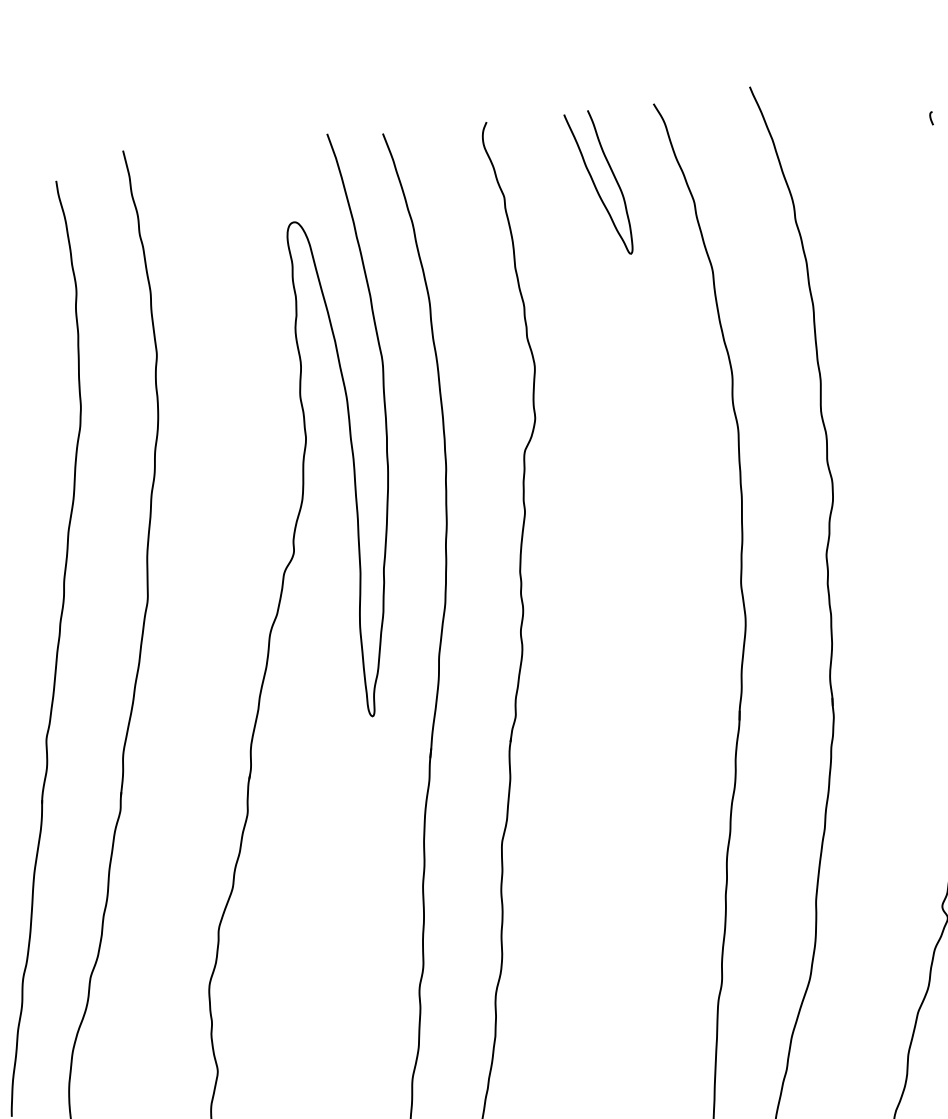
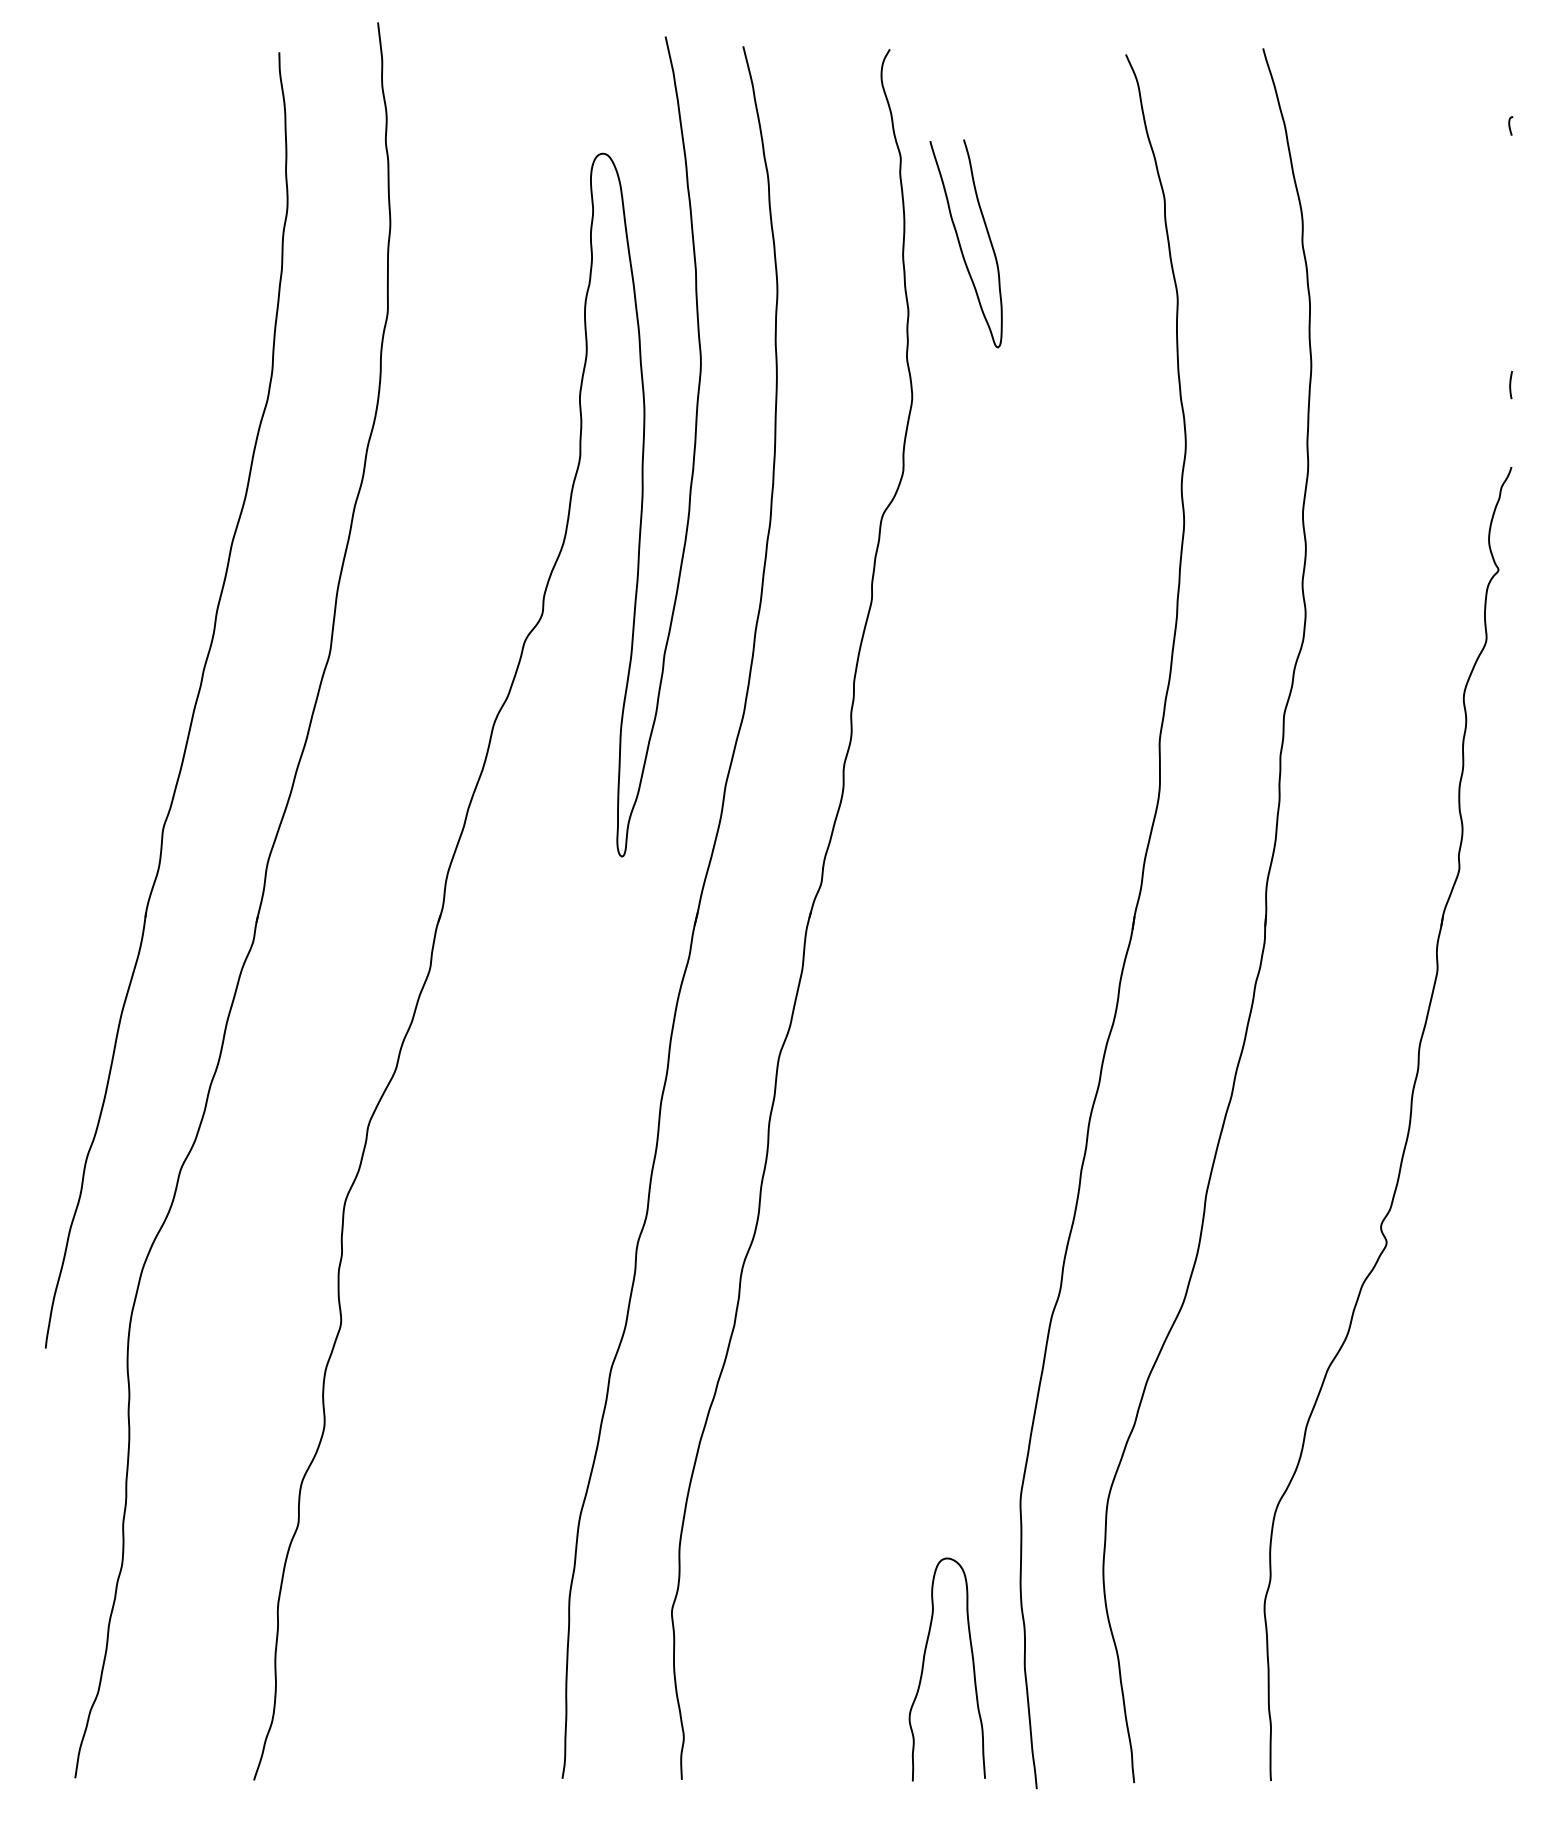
curve: (594, 184) -> (960, 243), moved

